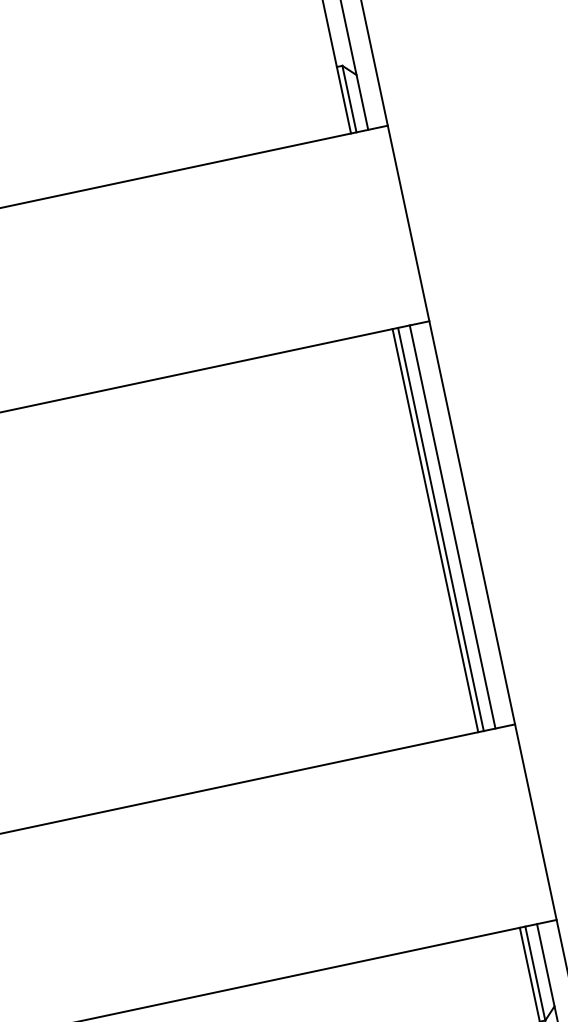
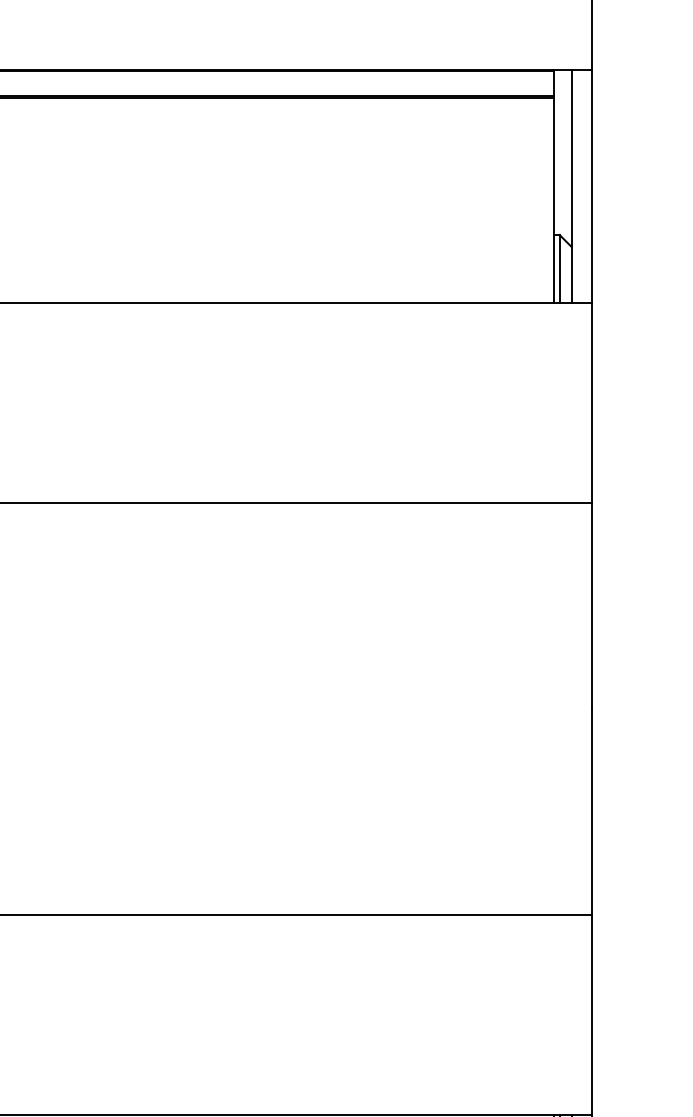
line: (452, 527) -> (571, 709), removed
line: (440, 529) -> (559, 709), removed
line: (435, 530) -> (554, 709), removed

